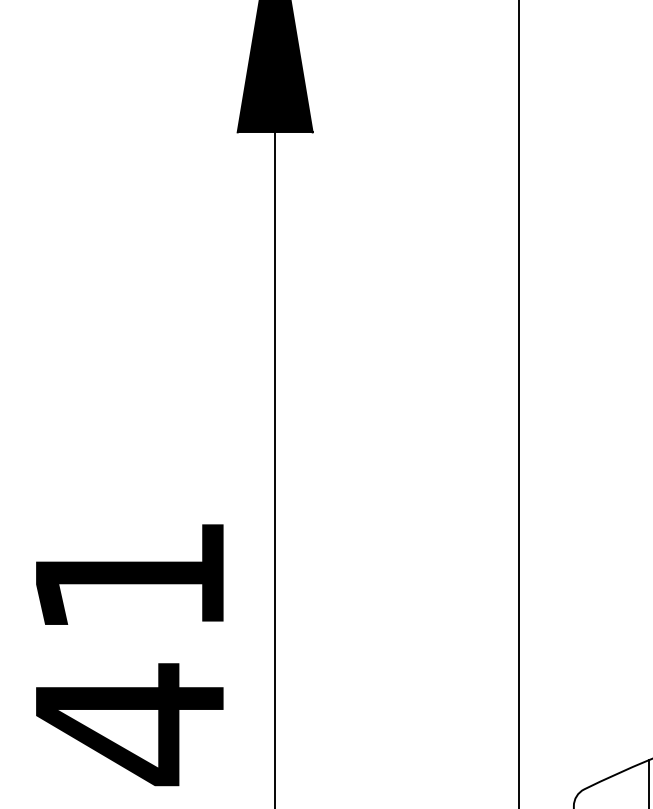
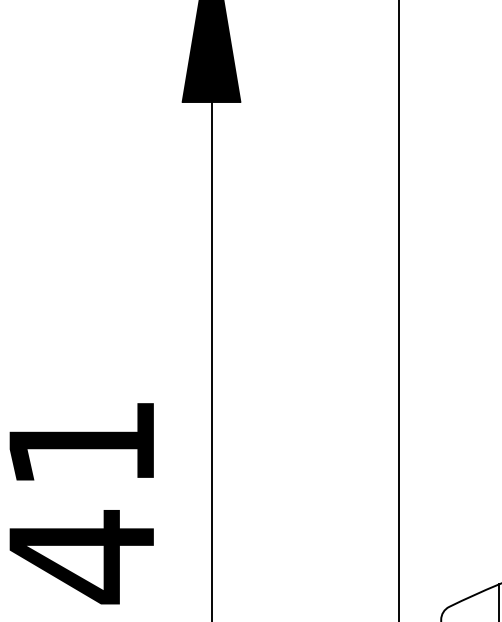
text: (129, 654) -> (81, 503), moved

